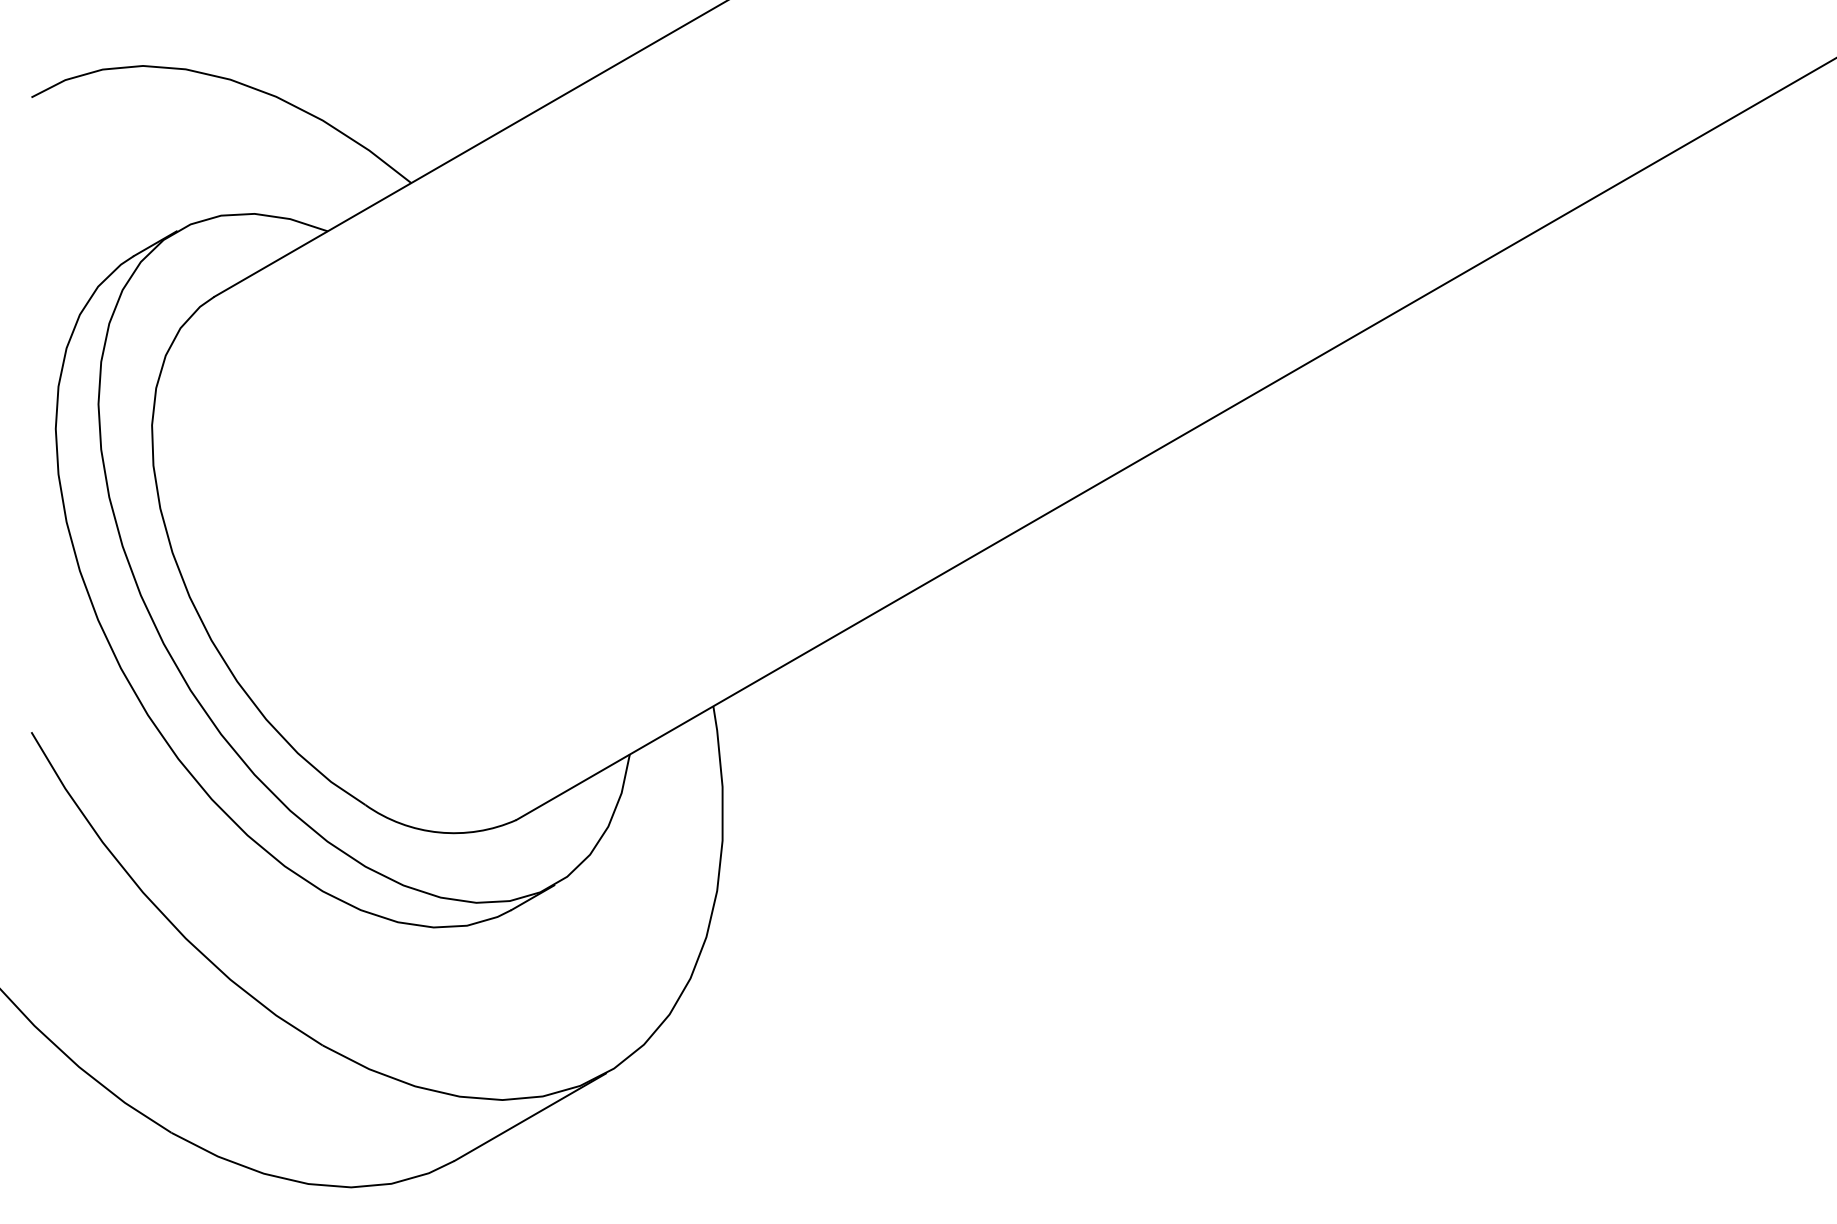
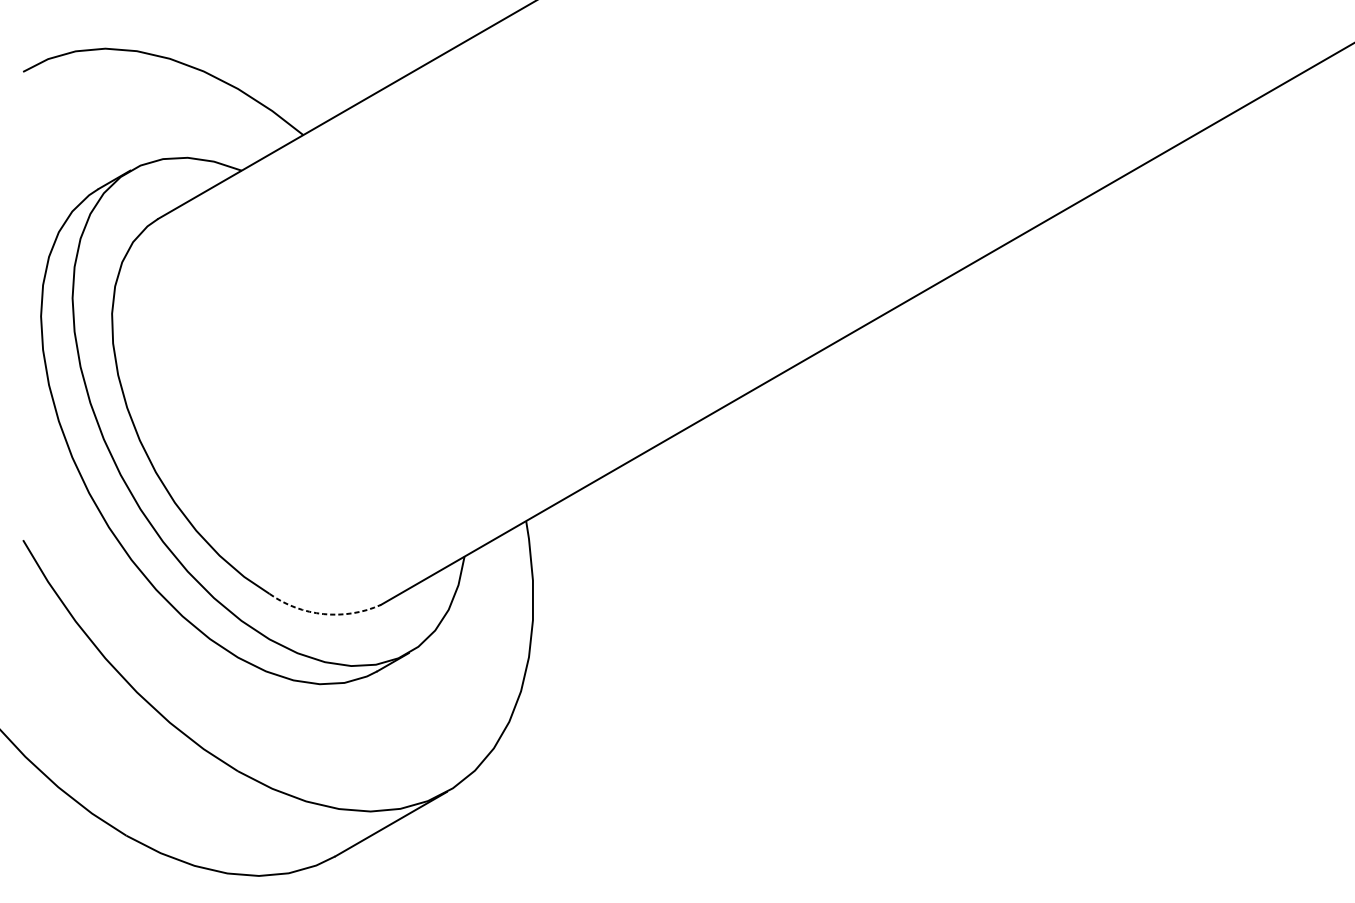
arc: (439, 832) -> (324, 614), solid -> dashed

